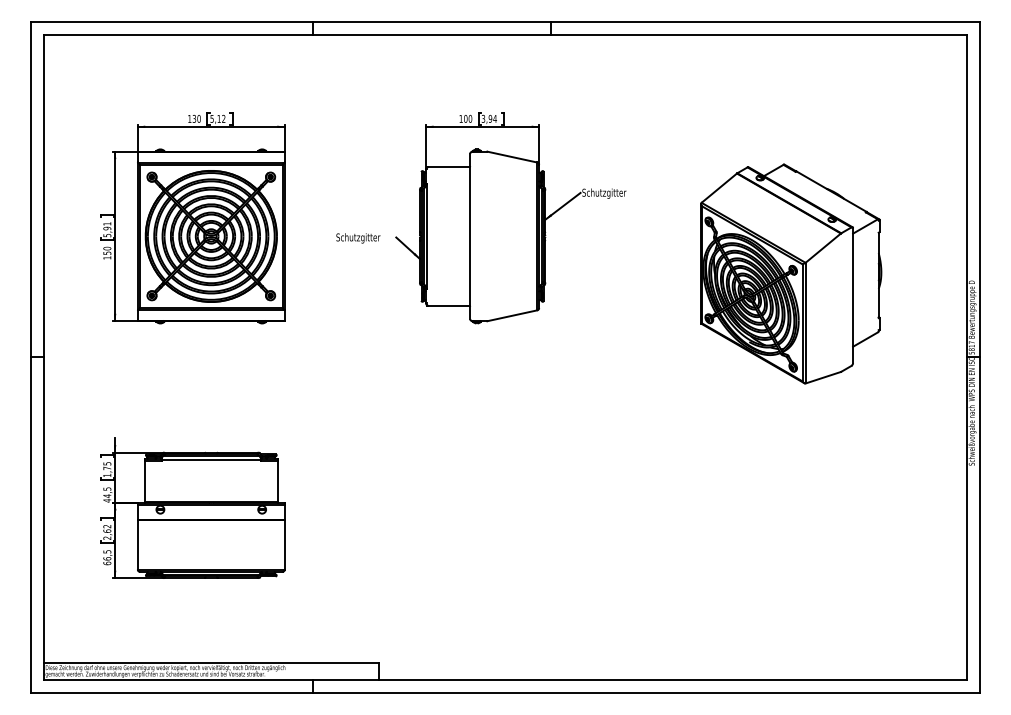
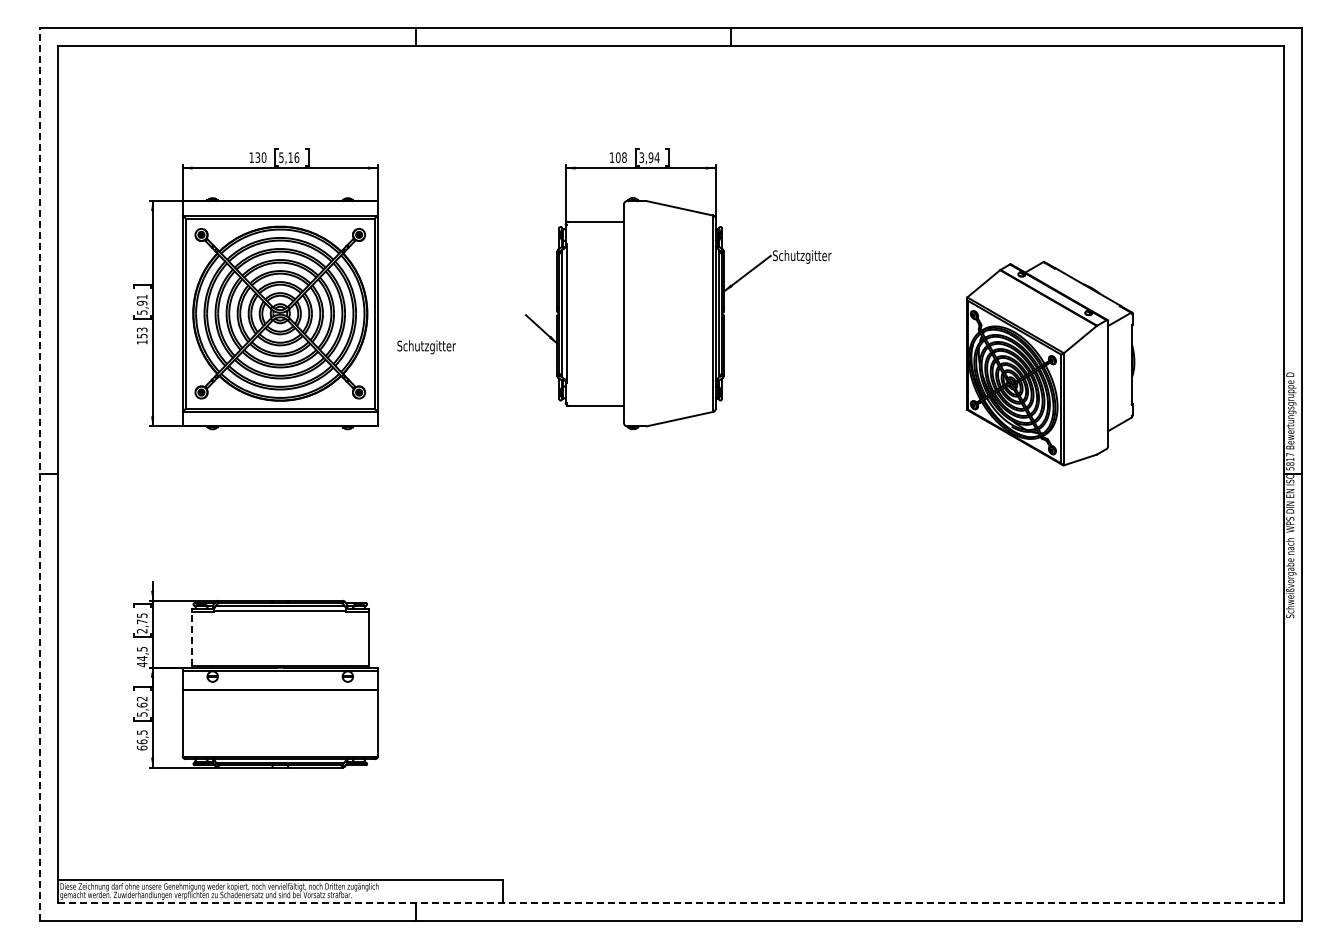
text: (223, 118) -> (296, 157), 5,12 -> 5,16
text: (470, 118) -> (624, 157), 100 -> 108
text: (358, 238) -> (426, 347), moved
text: (107, 248) -> (142, 329), 150 -> 153
part: (791, 273) -> (1050, 363), size x0.7
line: (30, 357) -> (40, 474), solid -> dashed
text: (106, 475) -> (141, 631), 1,75 -> 2,75
line: (144, 480) -> (191, 638), solid -> dashed
text: (106, 538) -> (141, 714), 2,62 -> 5,62
line: (505, 679) -> (671, 902), solid -> dashed

